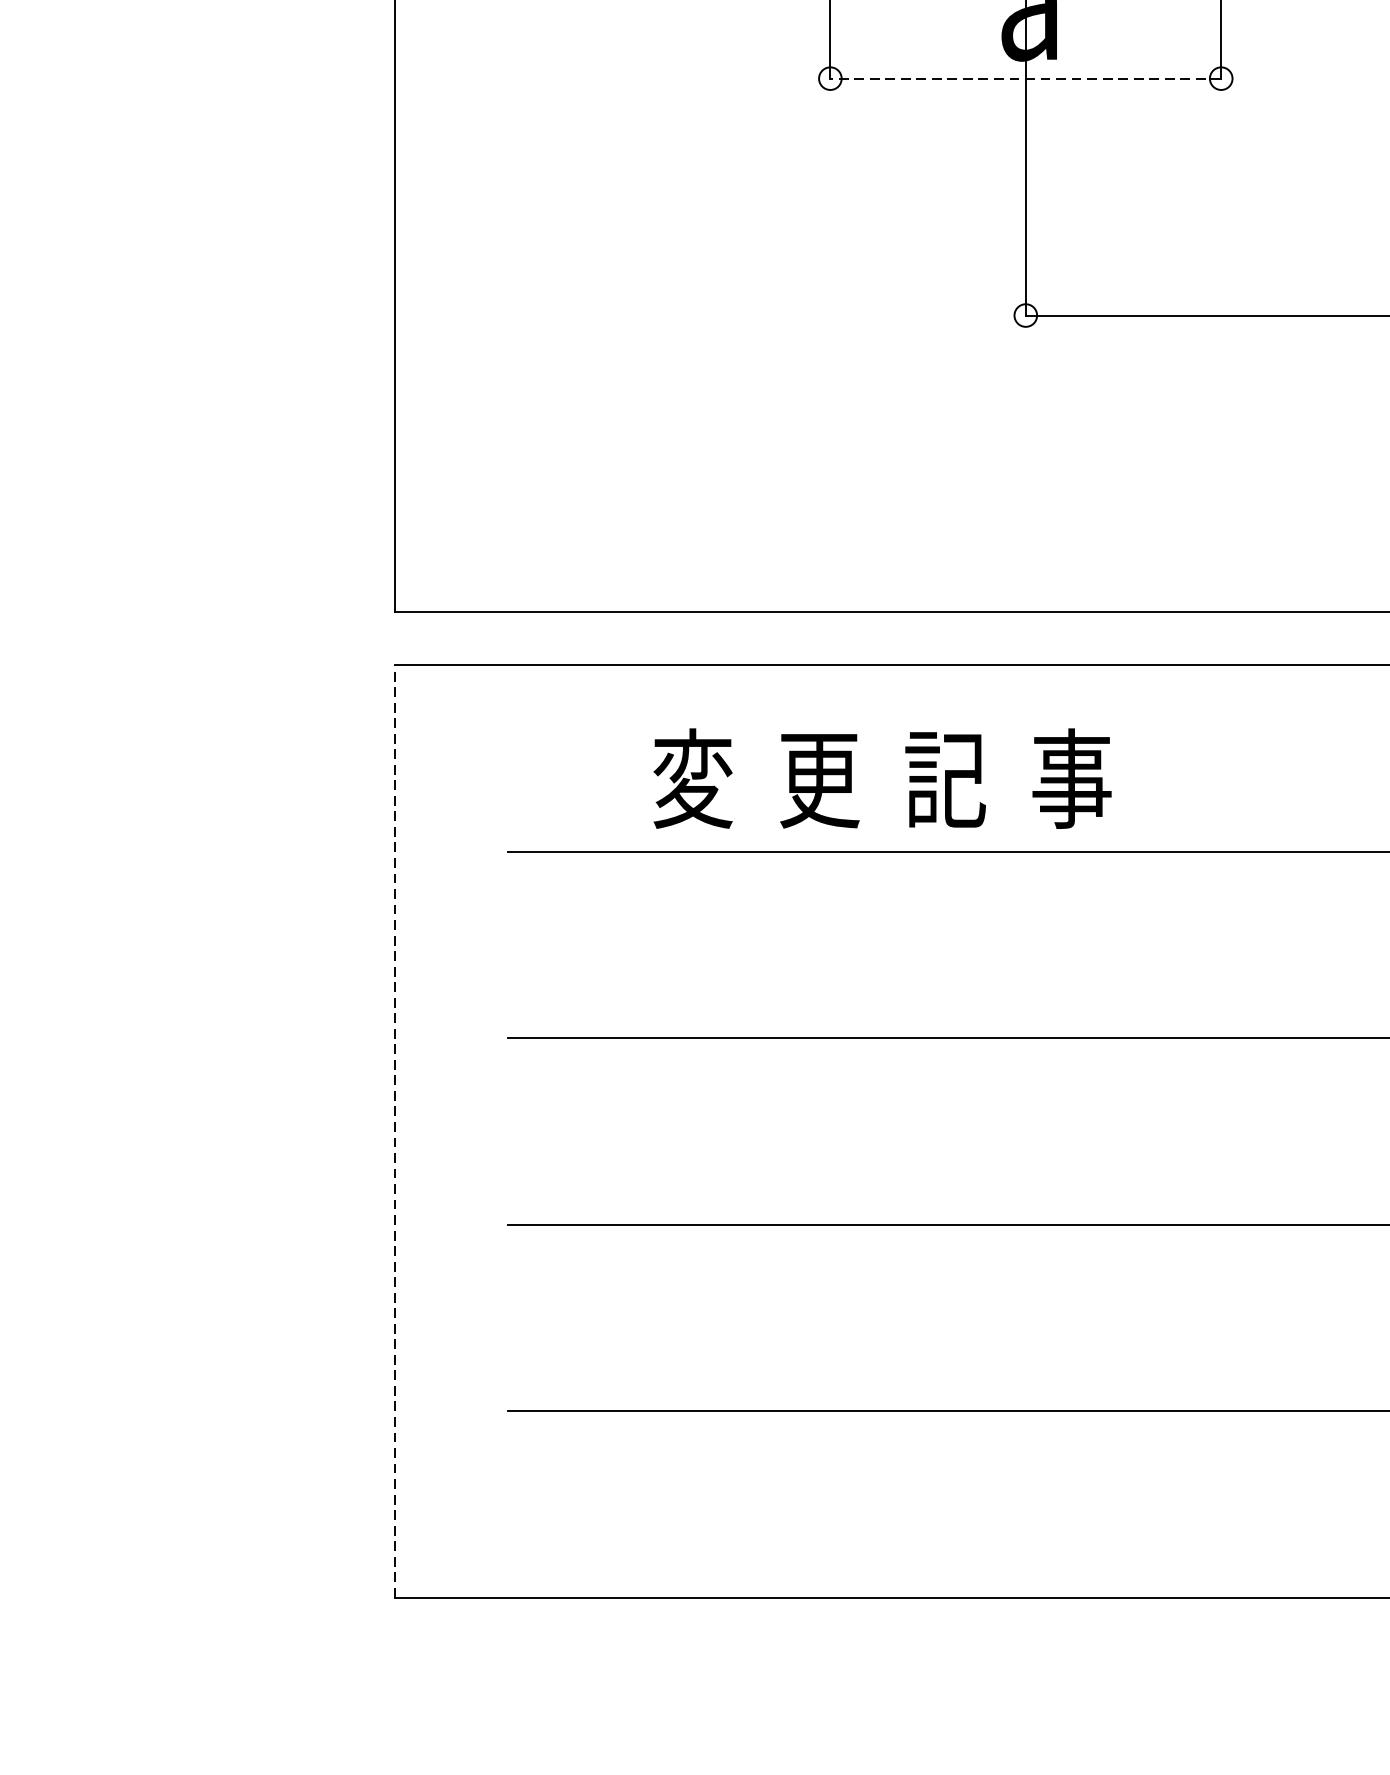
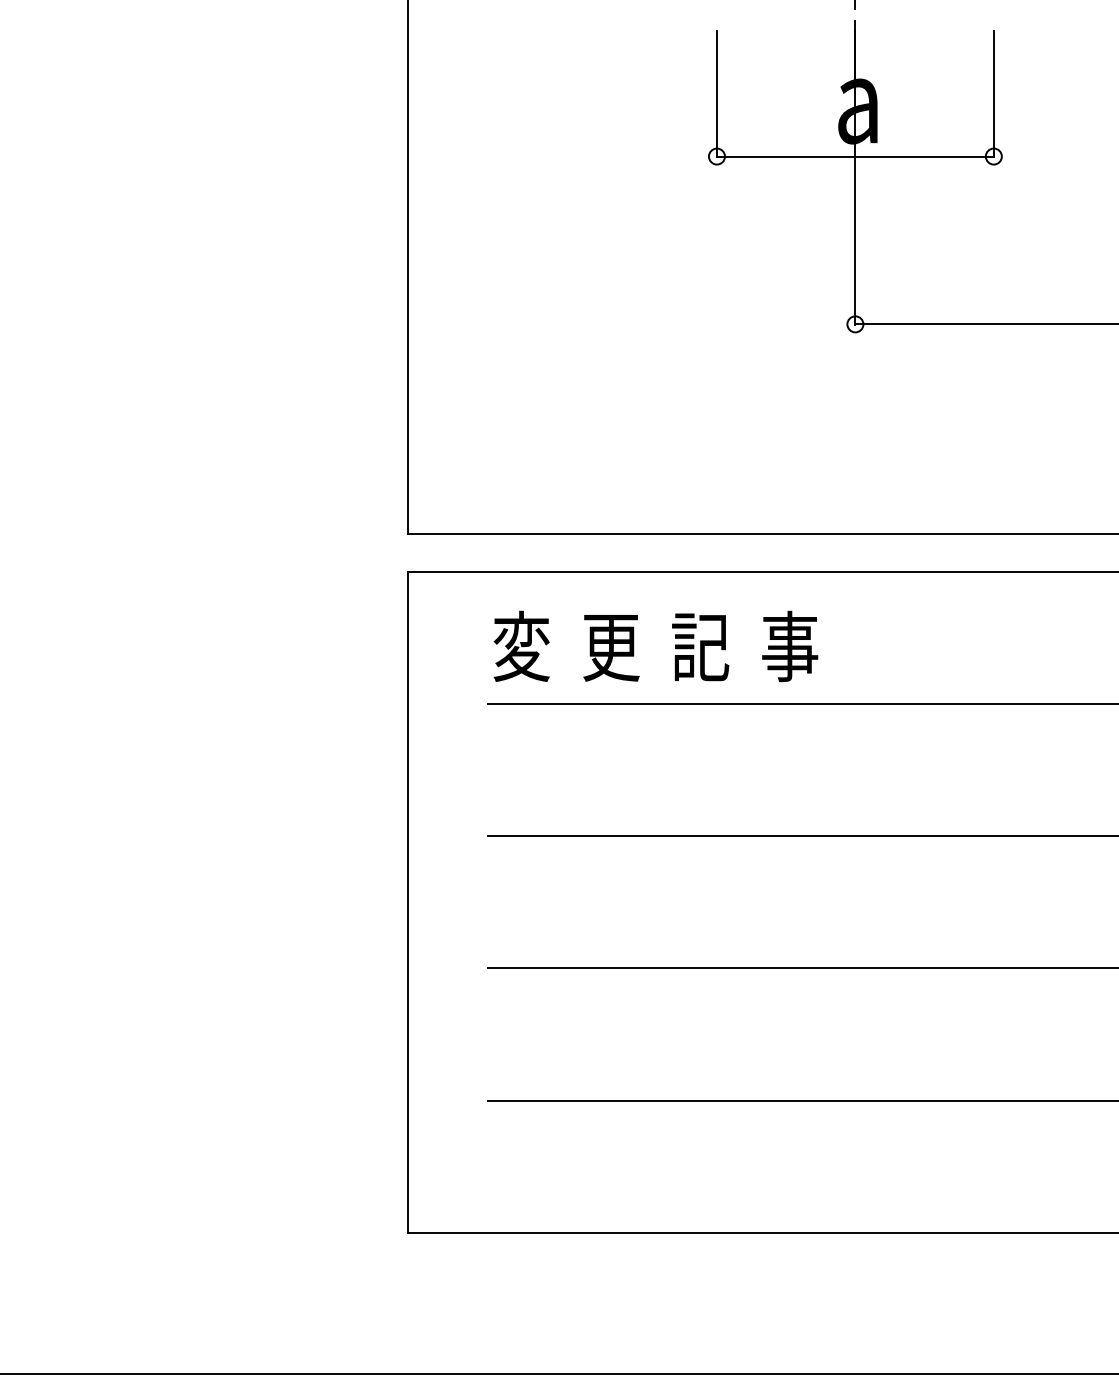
line: (1024, 78) -> (854, 156), dashed -> solid
text: (881, 778) -> (655, 646), moved
line: (394, 1130) -> (408, 901), dashed -> solid

